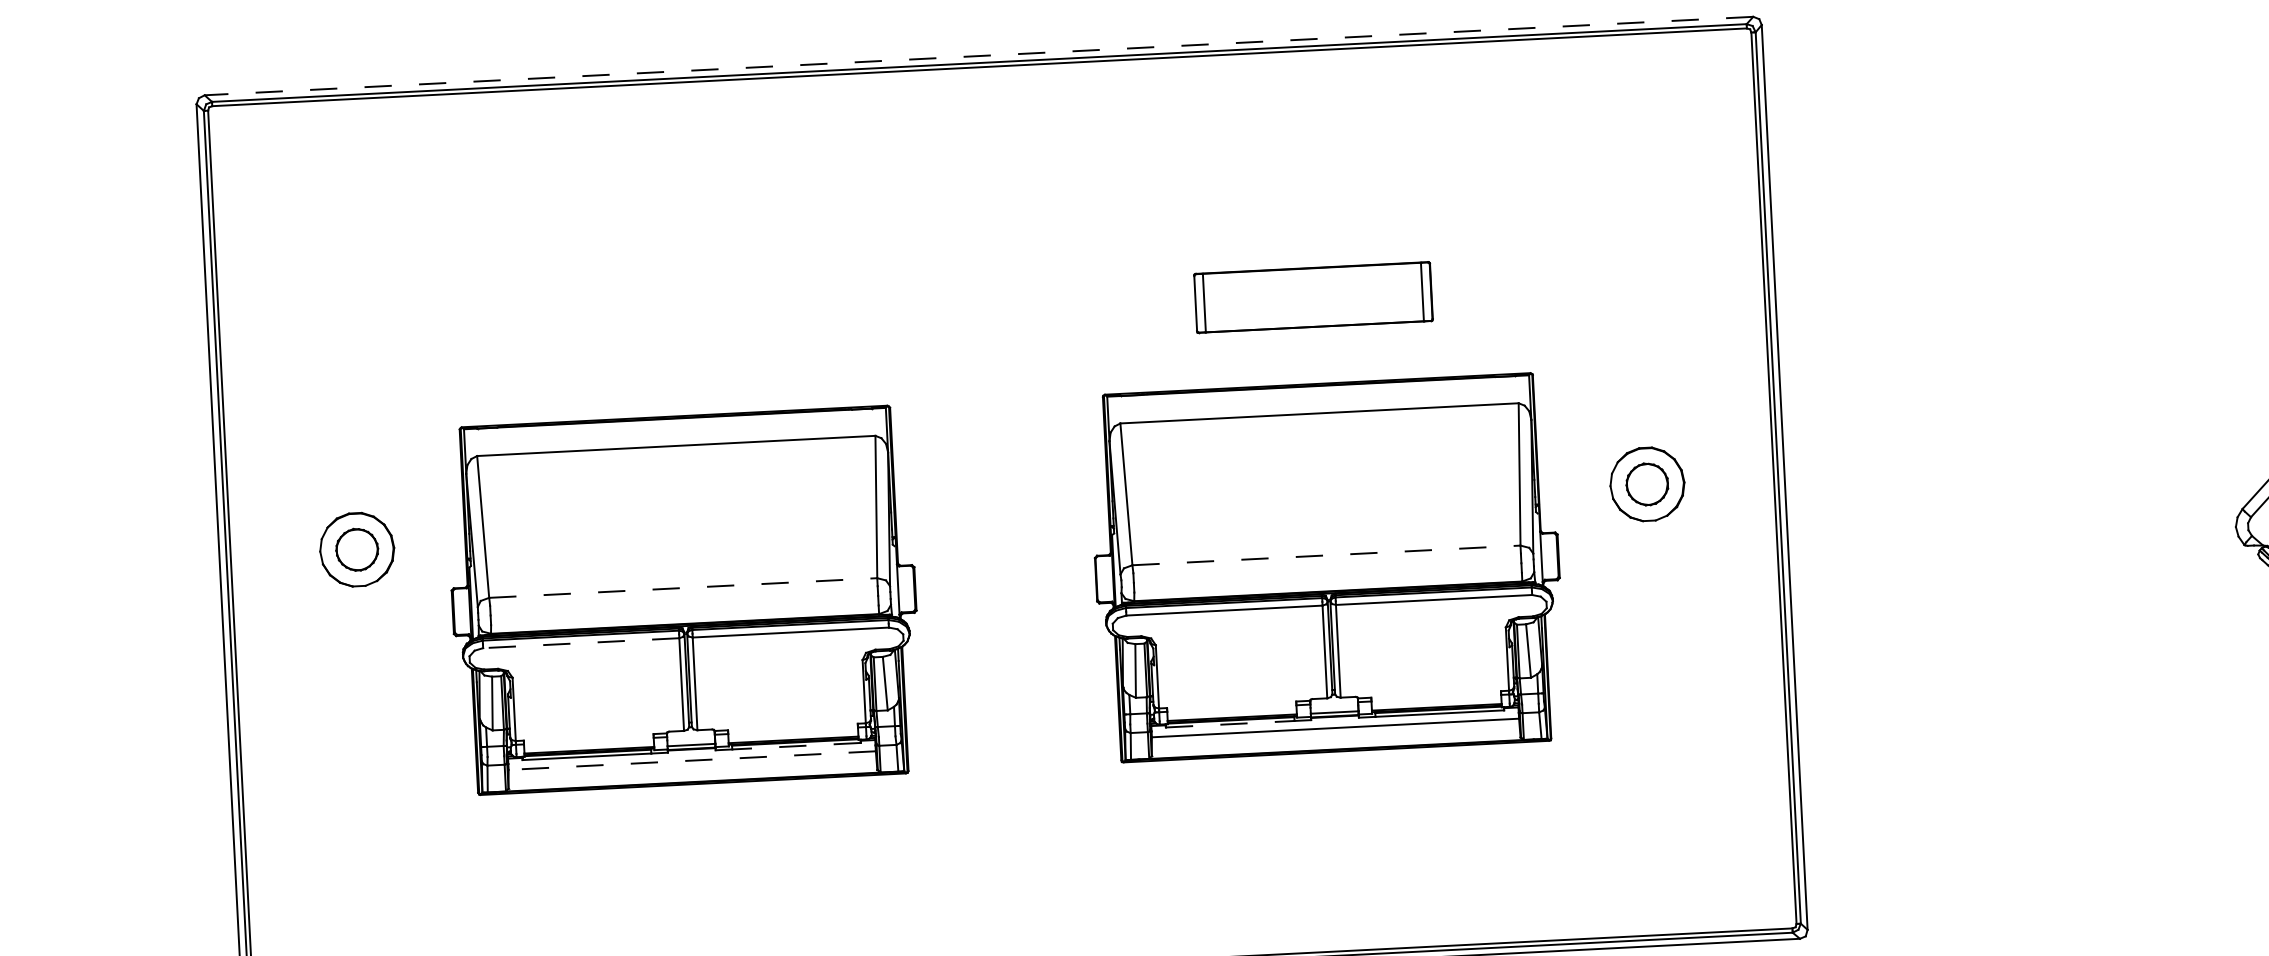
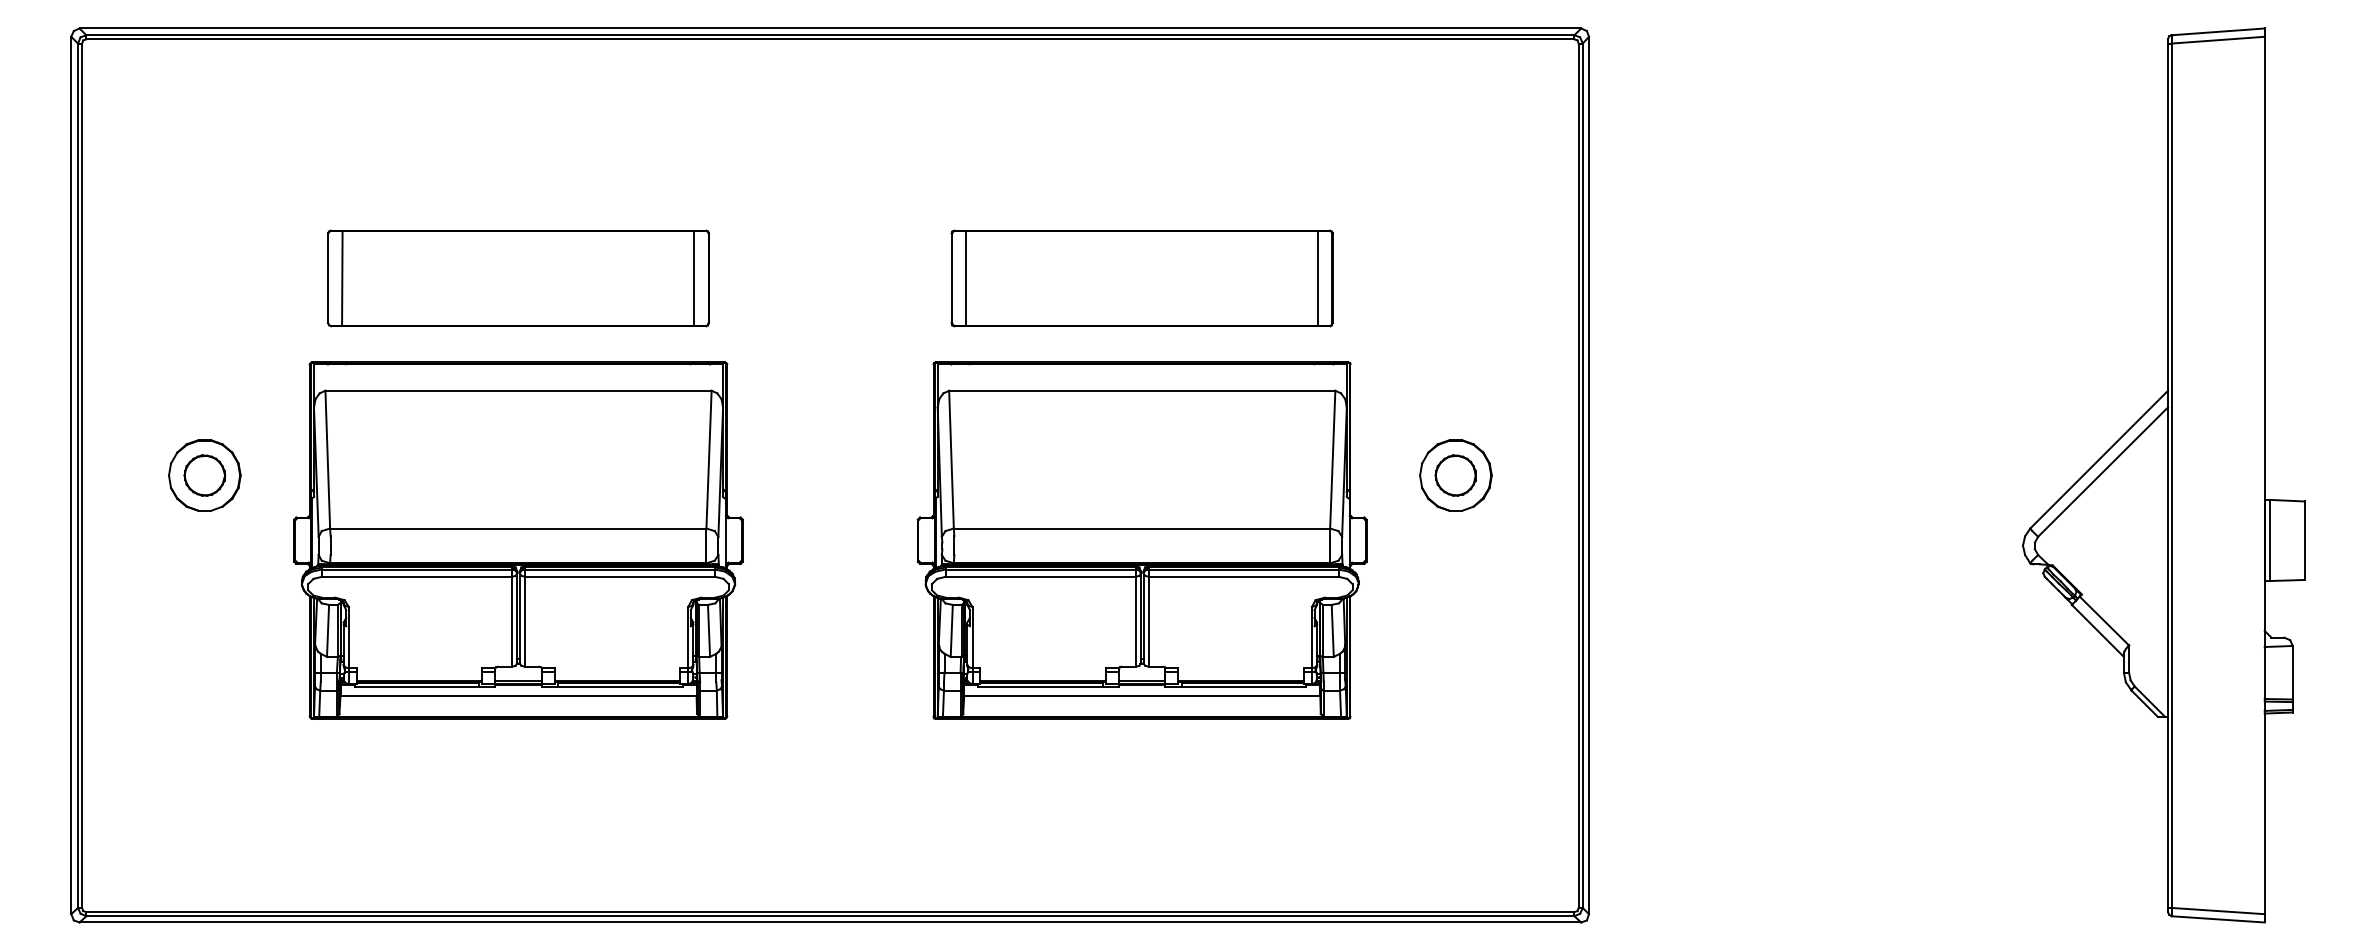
line: (979, 56) -> (830, 28), dashed -> solid
part: (1312, 297) -> (1141, 278), size x1.67
part: (670, 330) -> (518, 278), added
line: (1326, 555) -> (1142, 528), dashed -> solid
line: (683, 587) -> (518, 528), dashed -> solid
line: (580, 642) -> (416, 576), dashed -> solid
line: (1231, 724) -> (1041, 687), dashed -> solid
line: (795, 746) -> (619, 687), dashed -> solid
line: (692, 760) -> (518, 695), dashed -> solid

